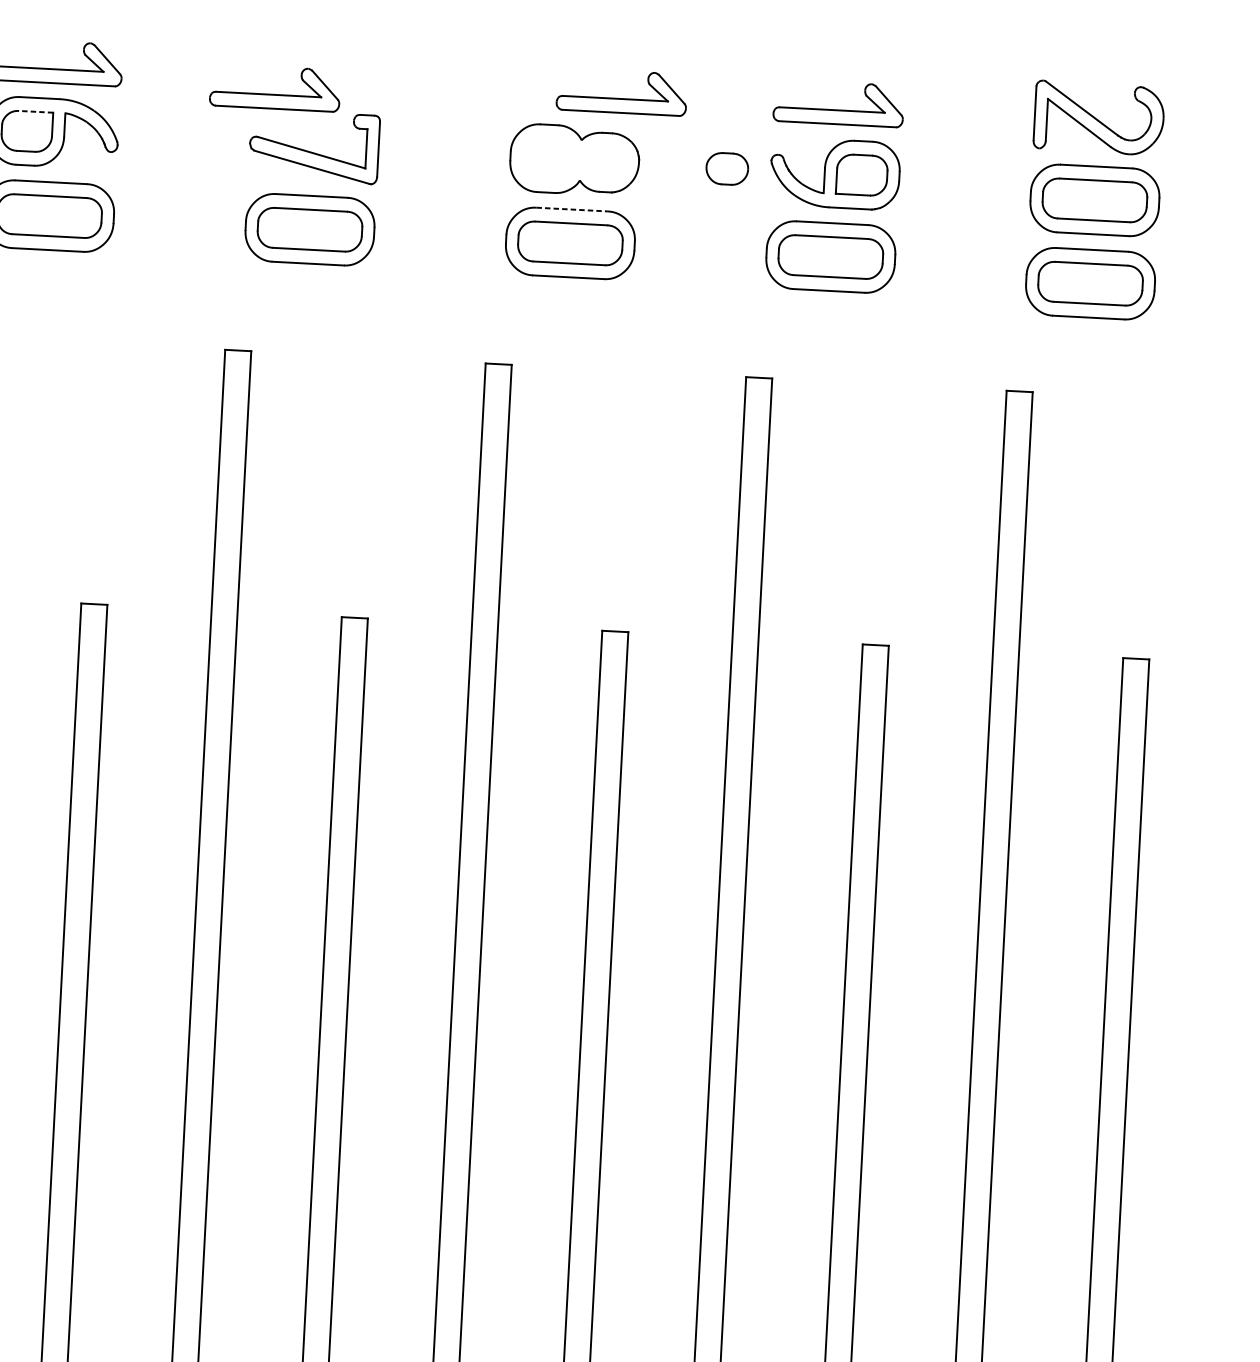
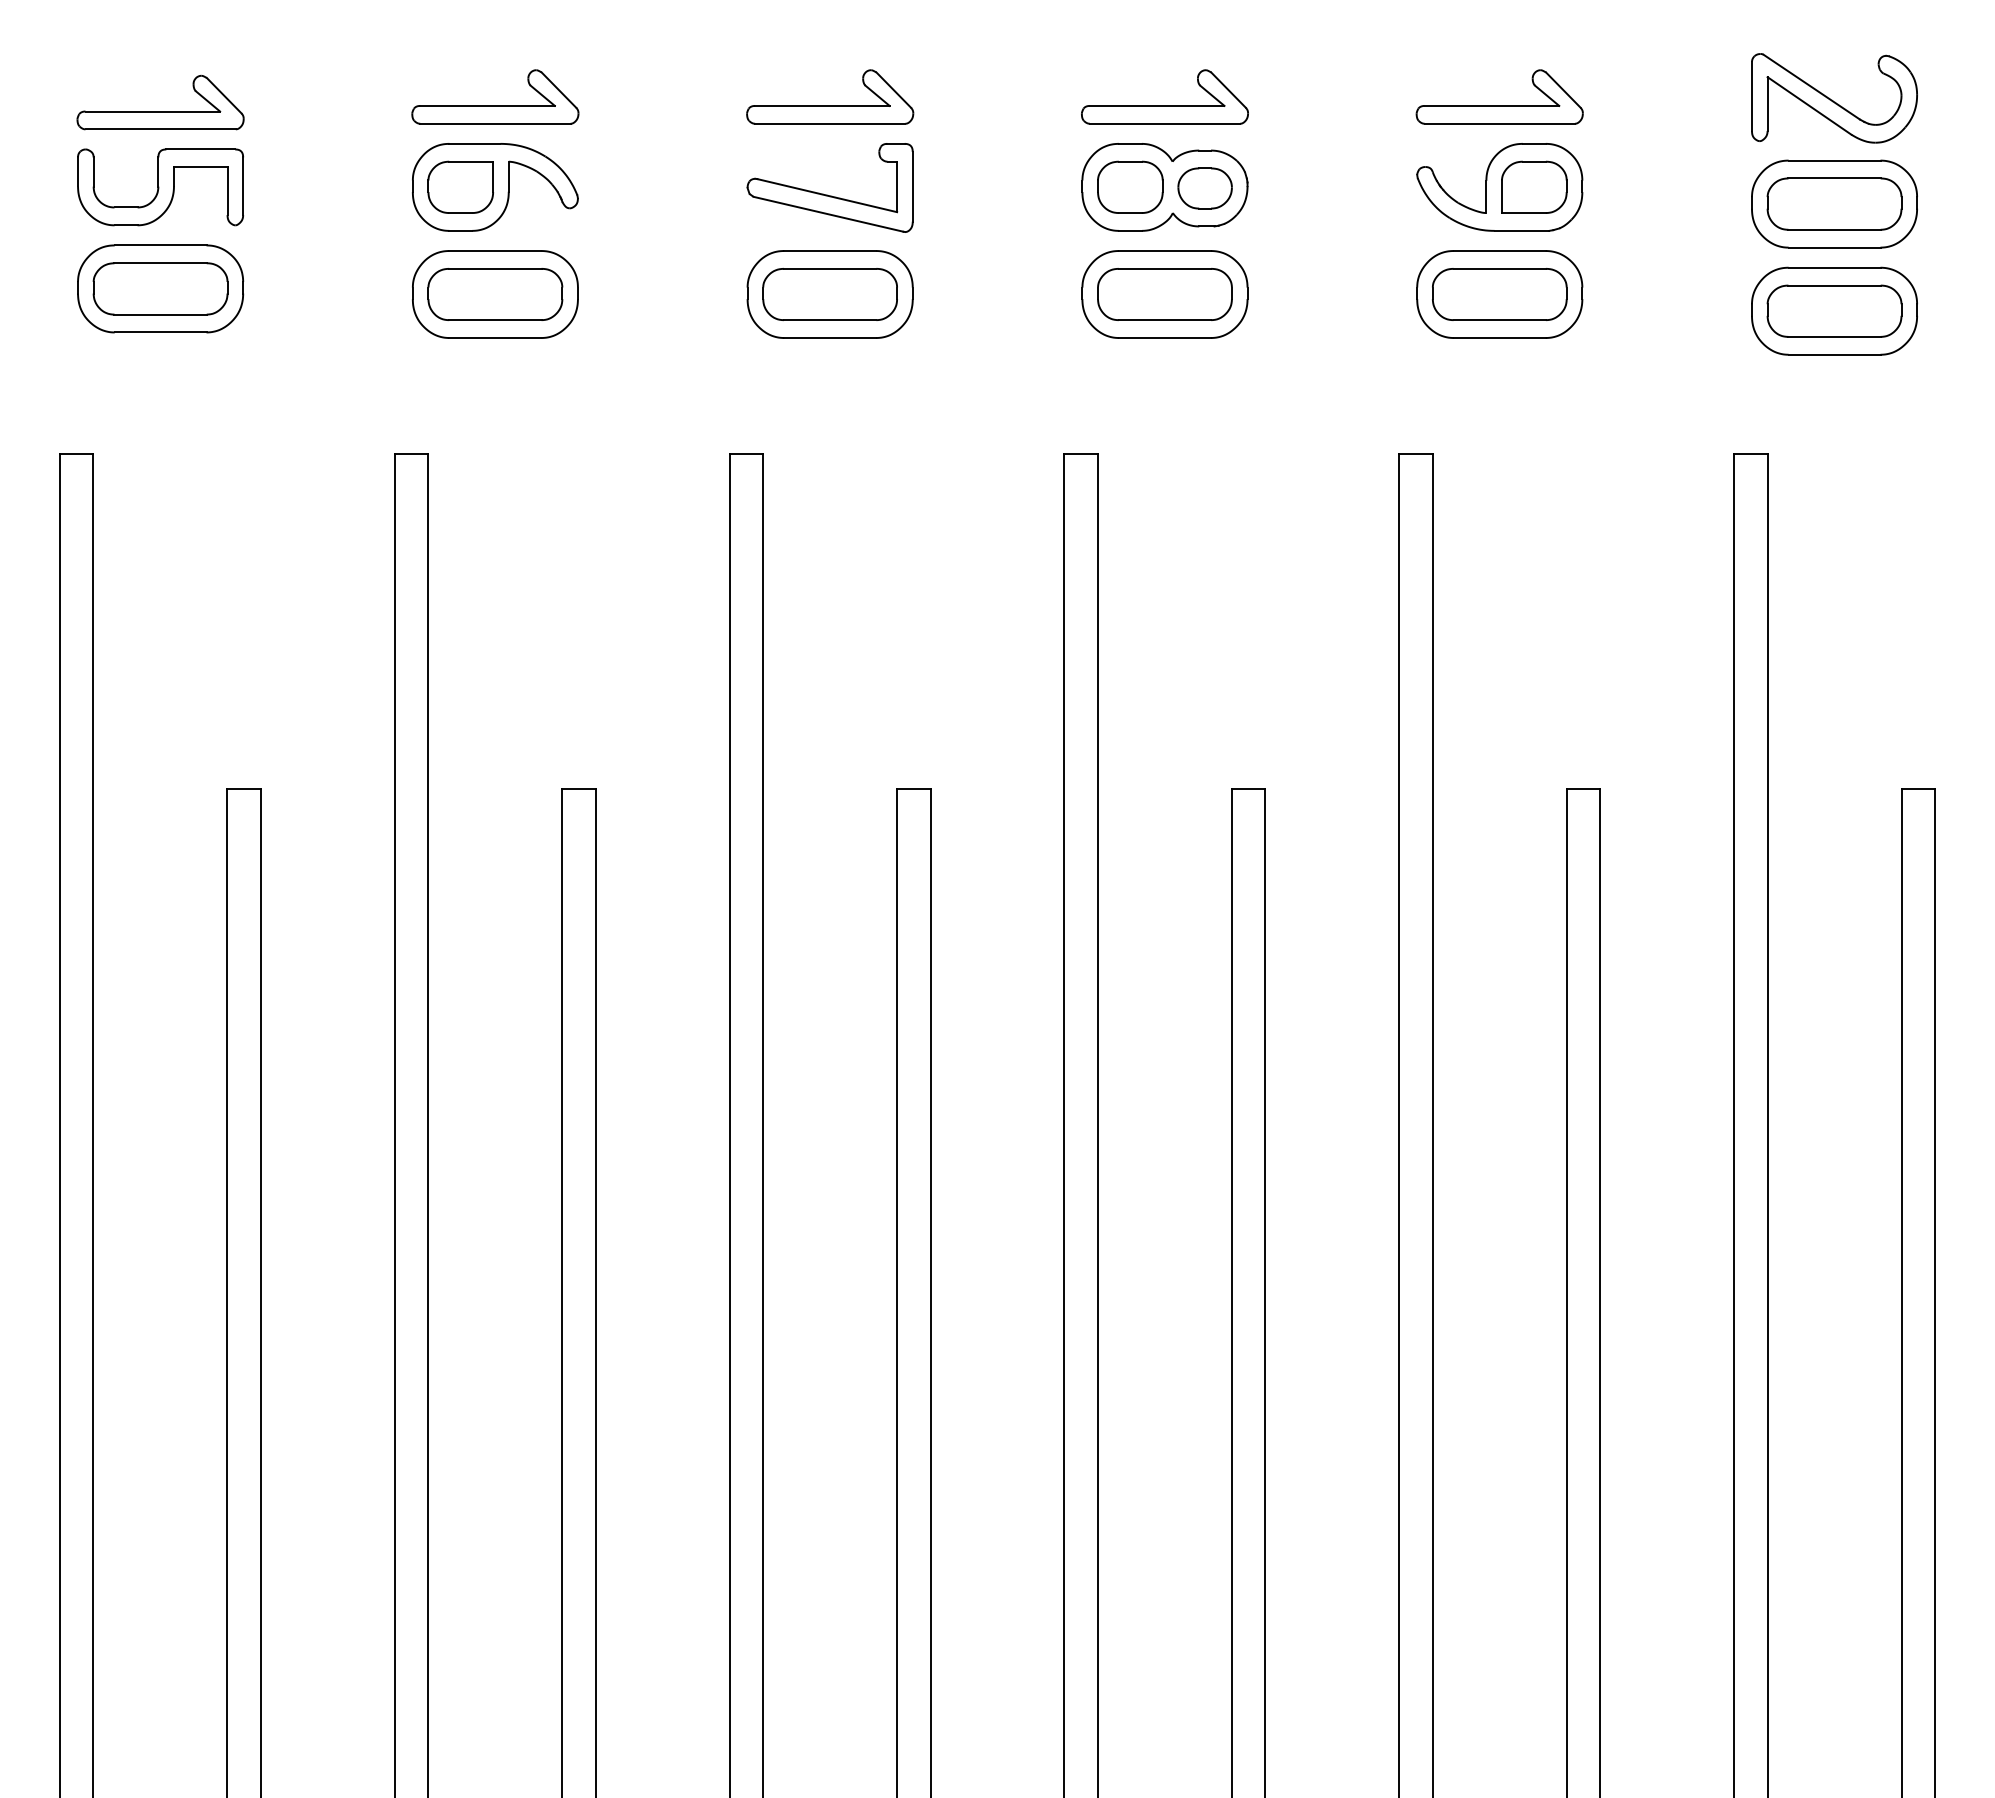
part: (275, 94) -> (830, 105), moved
part: (621, 98) -> (1164, 105), moved
line: (36, 111) -> (471, 161), dashed -> solid
part: (547, 158) -> (1130, 186), added
part: (726, 168) -> (1204, 188), moved
line: (571, 209) -> (1164, 250), dashed -> solid

